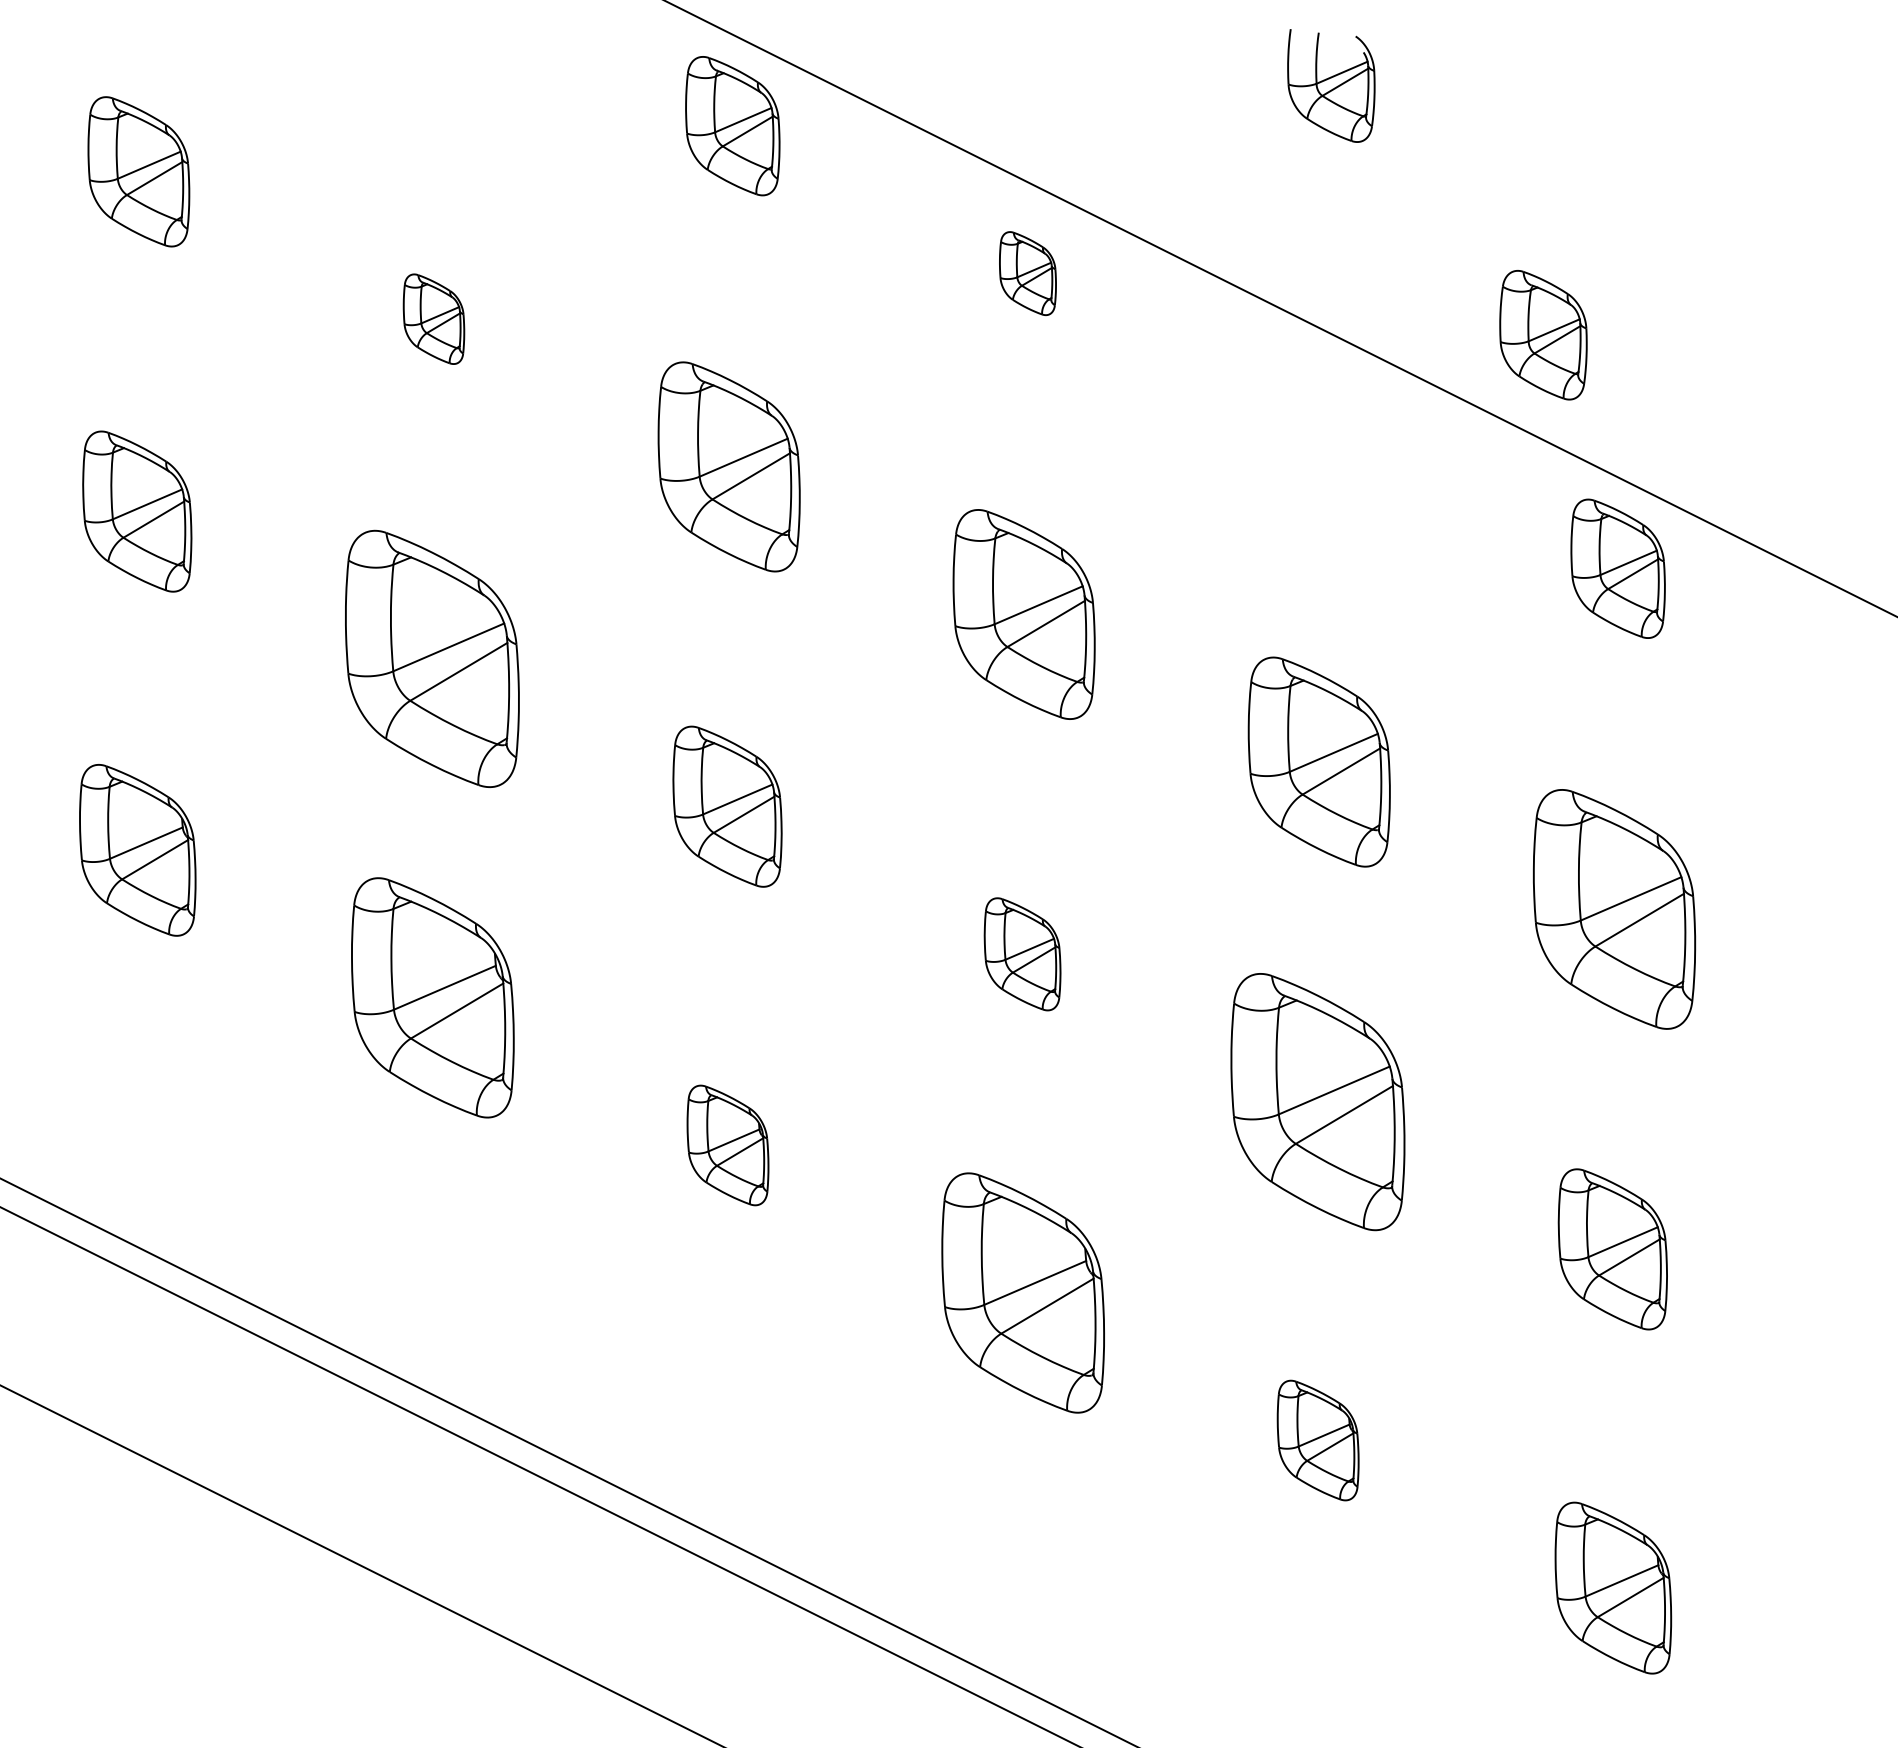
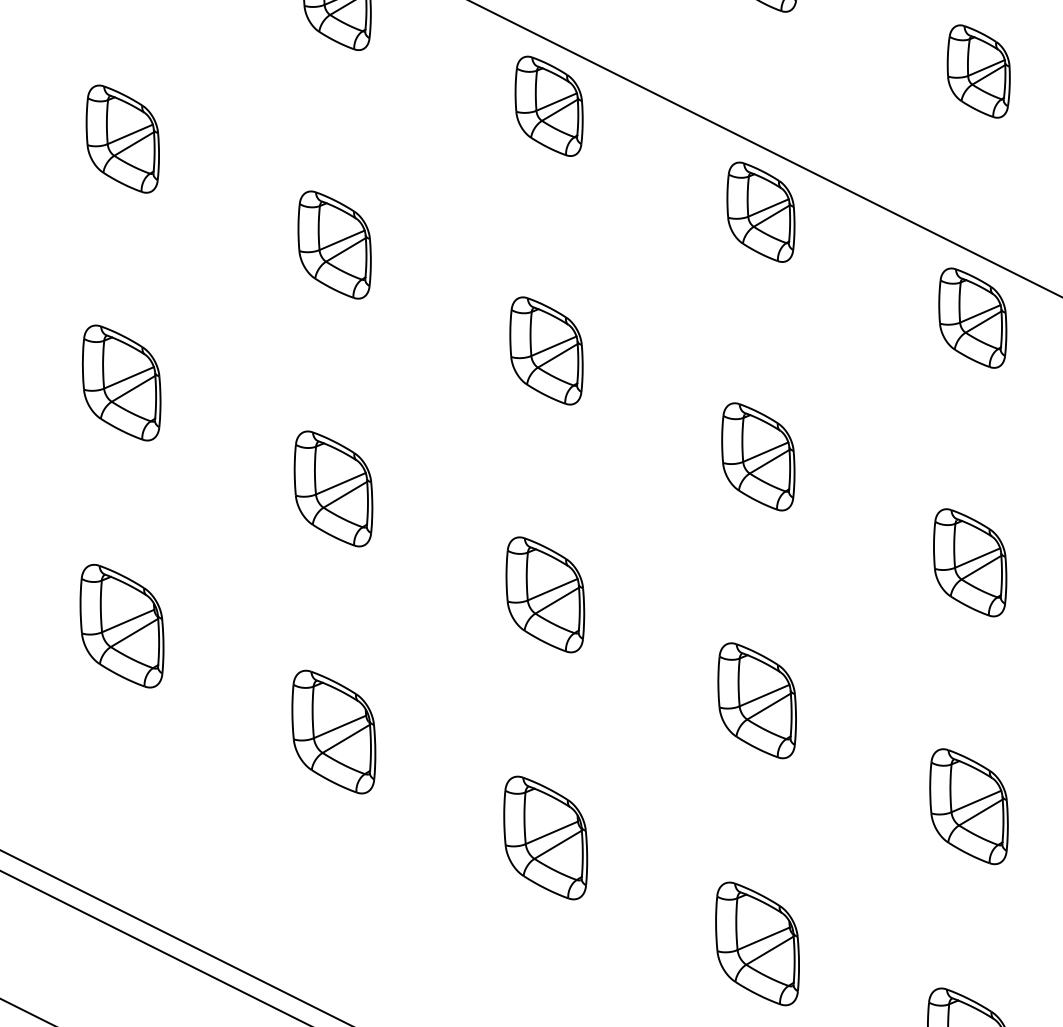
part: (1027, 273) -> (548, 106), size x1.67
part: (433, 318) -> (122, 138), size x1.67
part: (1543, 335) -> (978, 71), moved
part: (1322, 421) -> (760, 212), added
part: (728, 466) -> (334, 244), size x0.71
part: (1024, 614) -> (546, 350), size x0.71
part: (432, 659) -> (121, 383), size x0.62
part: (1319, 761) -> (758, 456), size x0.71
part: (1614, 909) -> (970, 562), size x0.62
part: (1022, 954) -> (545, 595), size x1.43
part: (432, 997) -> (121, 625), size x0.71
part: (1317, 1101) -> (757, 700), size x0.62
part: (727, 1145) -> (333, 732), size x1.43
part: (1022, 1292) -> (545, 837), size x0.71
part: (1317, 1440) -> (757, 943), size x1.43

